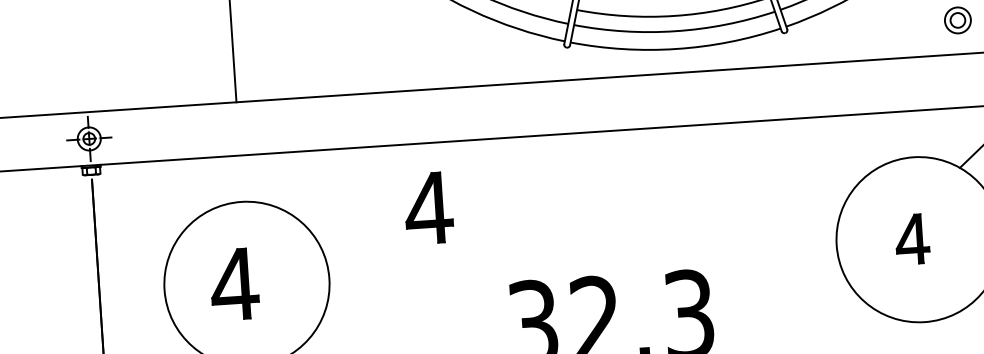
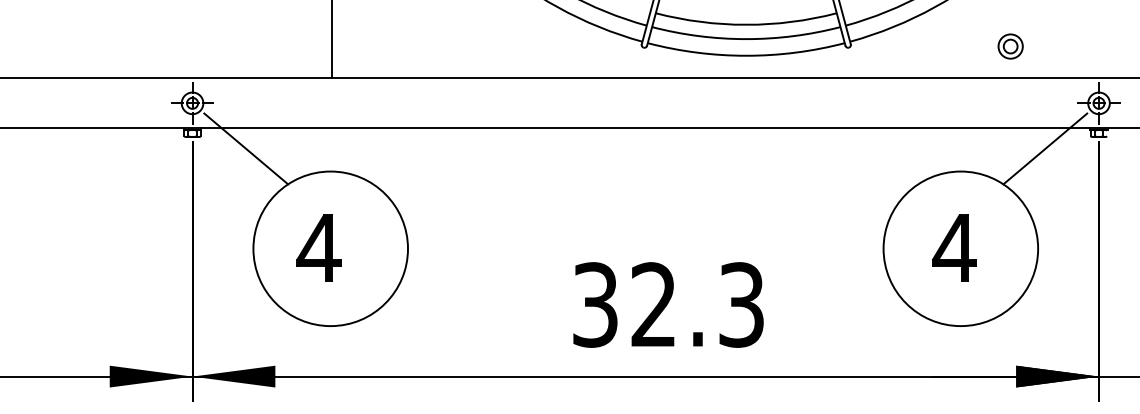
line: (150, 183) -> (246, 148), added
part: (428, 207) -> (504, 188), removed
part: (912, 238) -> (954, 247), size x1.43

